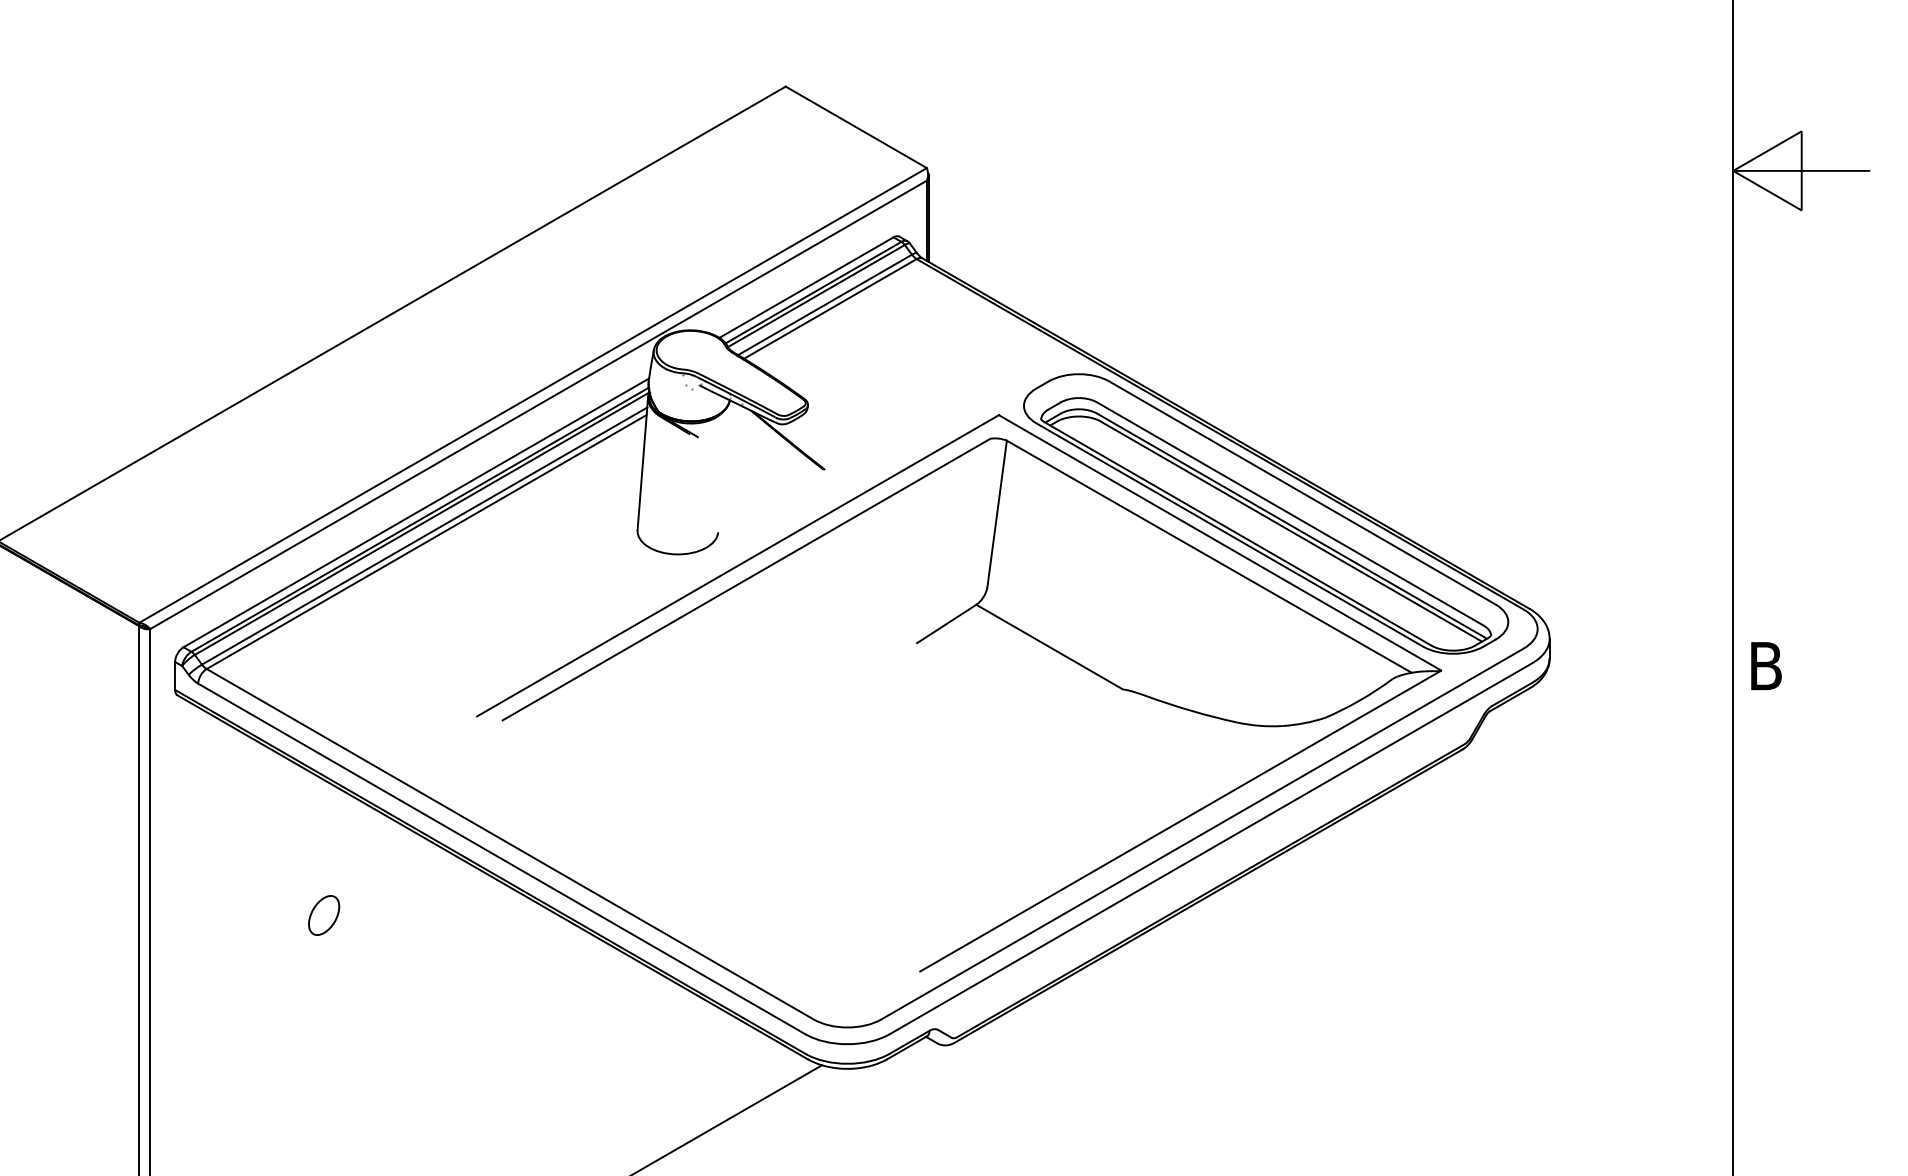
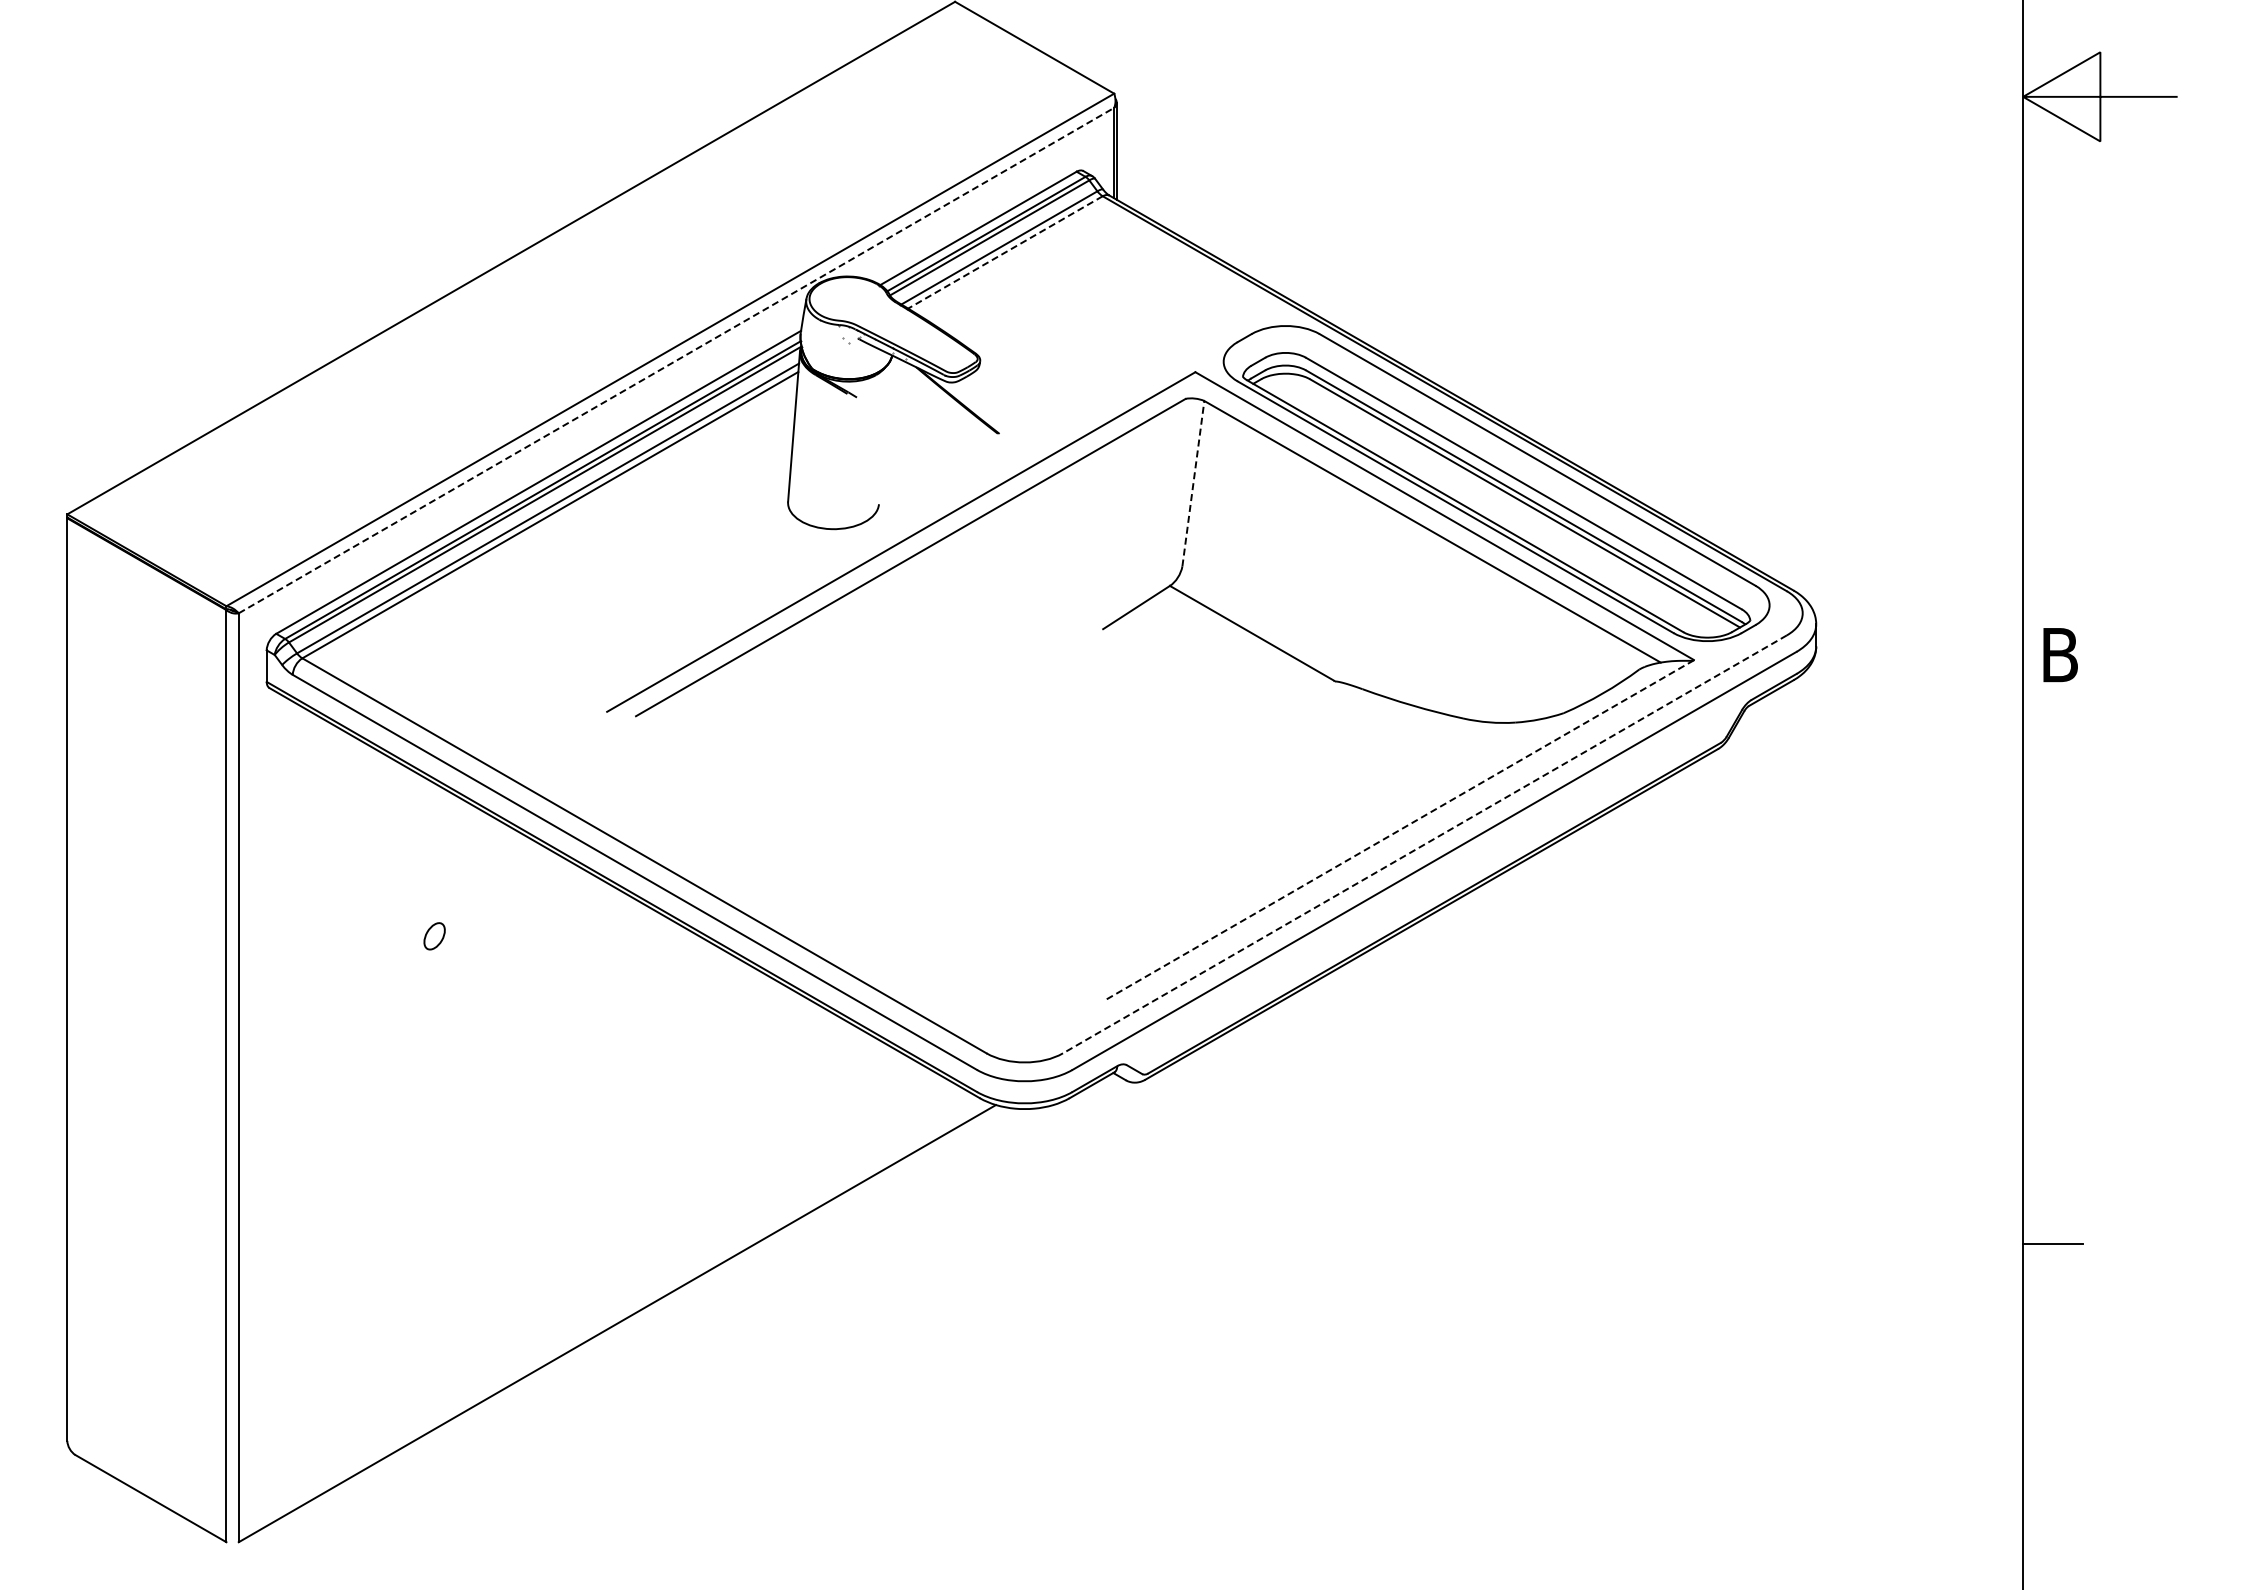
line: (830, 308) -> (1005, 252), solid -> dashed
line: (538, 404) -> (676, 360), solid -> dashed
line: (997, 513) -> (1193, 483), solid -> dashed
line: (1180, 820) -> (1400, 829), solid -> dashed
line: (1202, 834) -> (1424, 844), solid -> dashed
part: (323, 915) -> (434, 936), size x0.6

